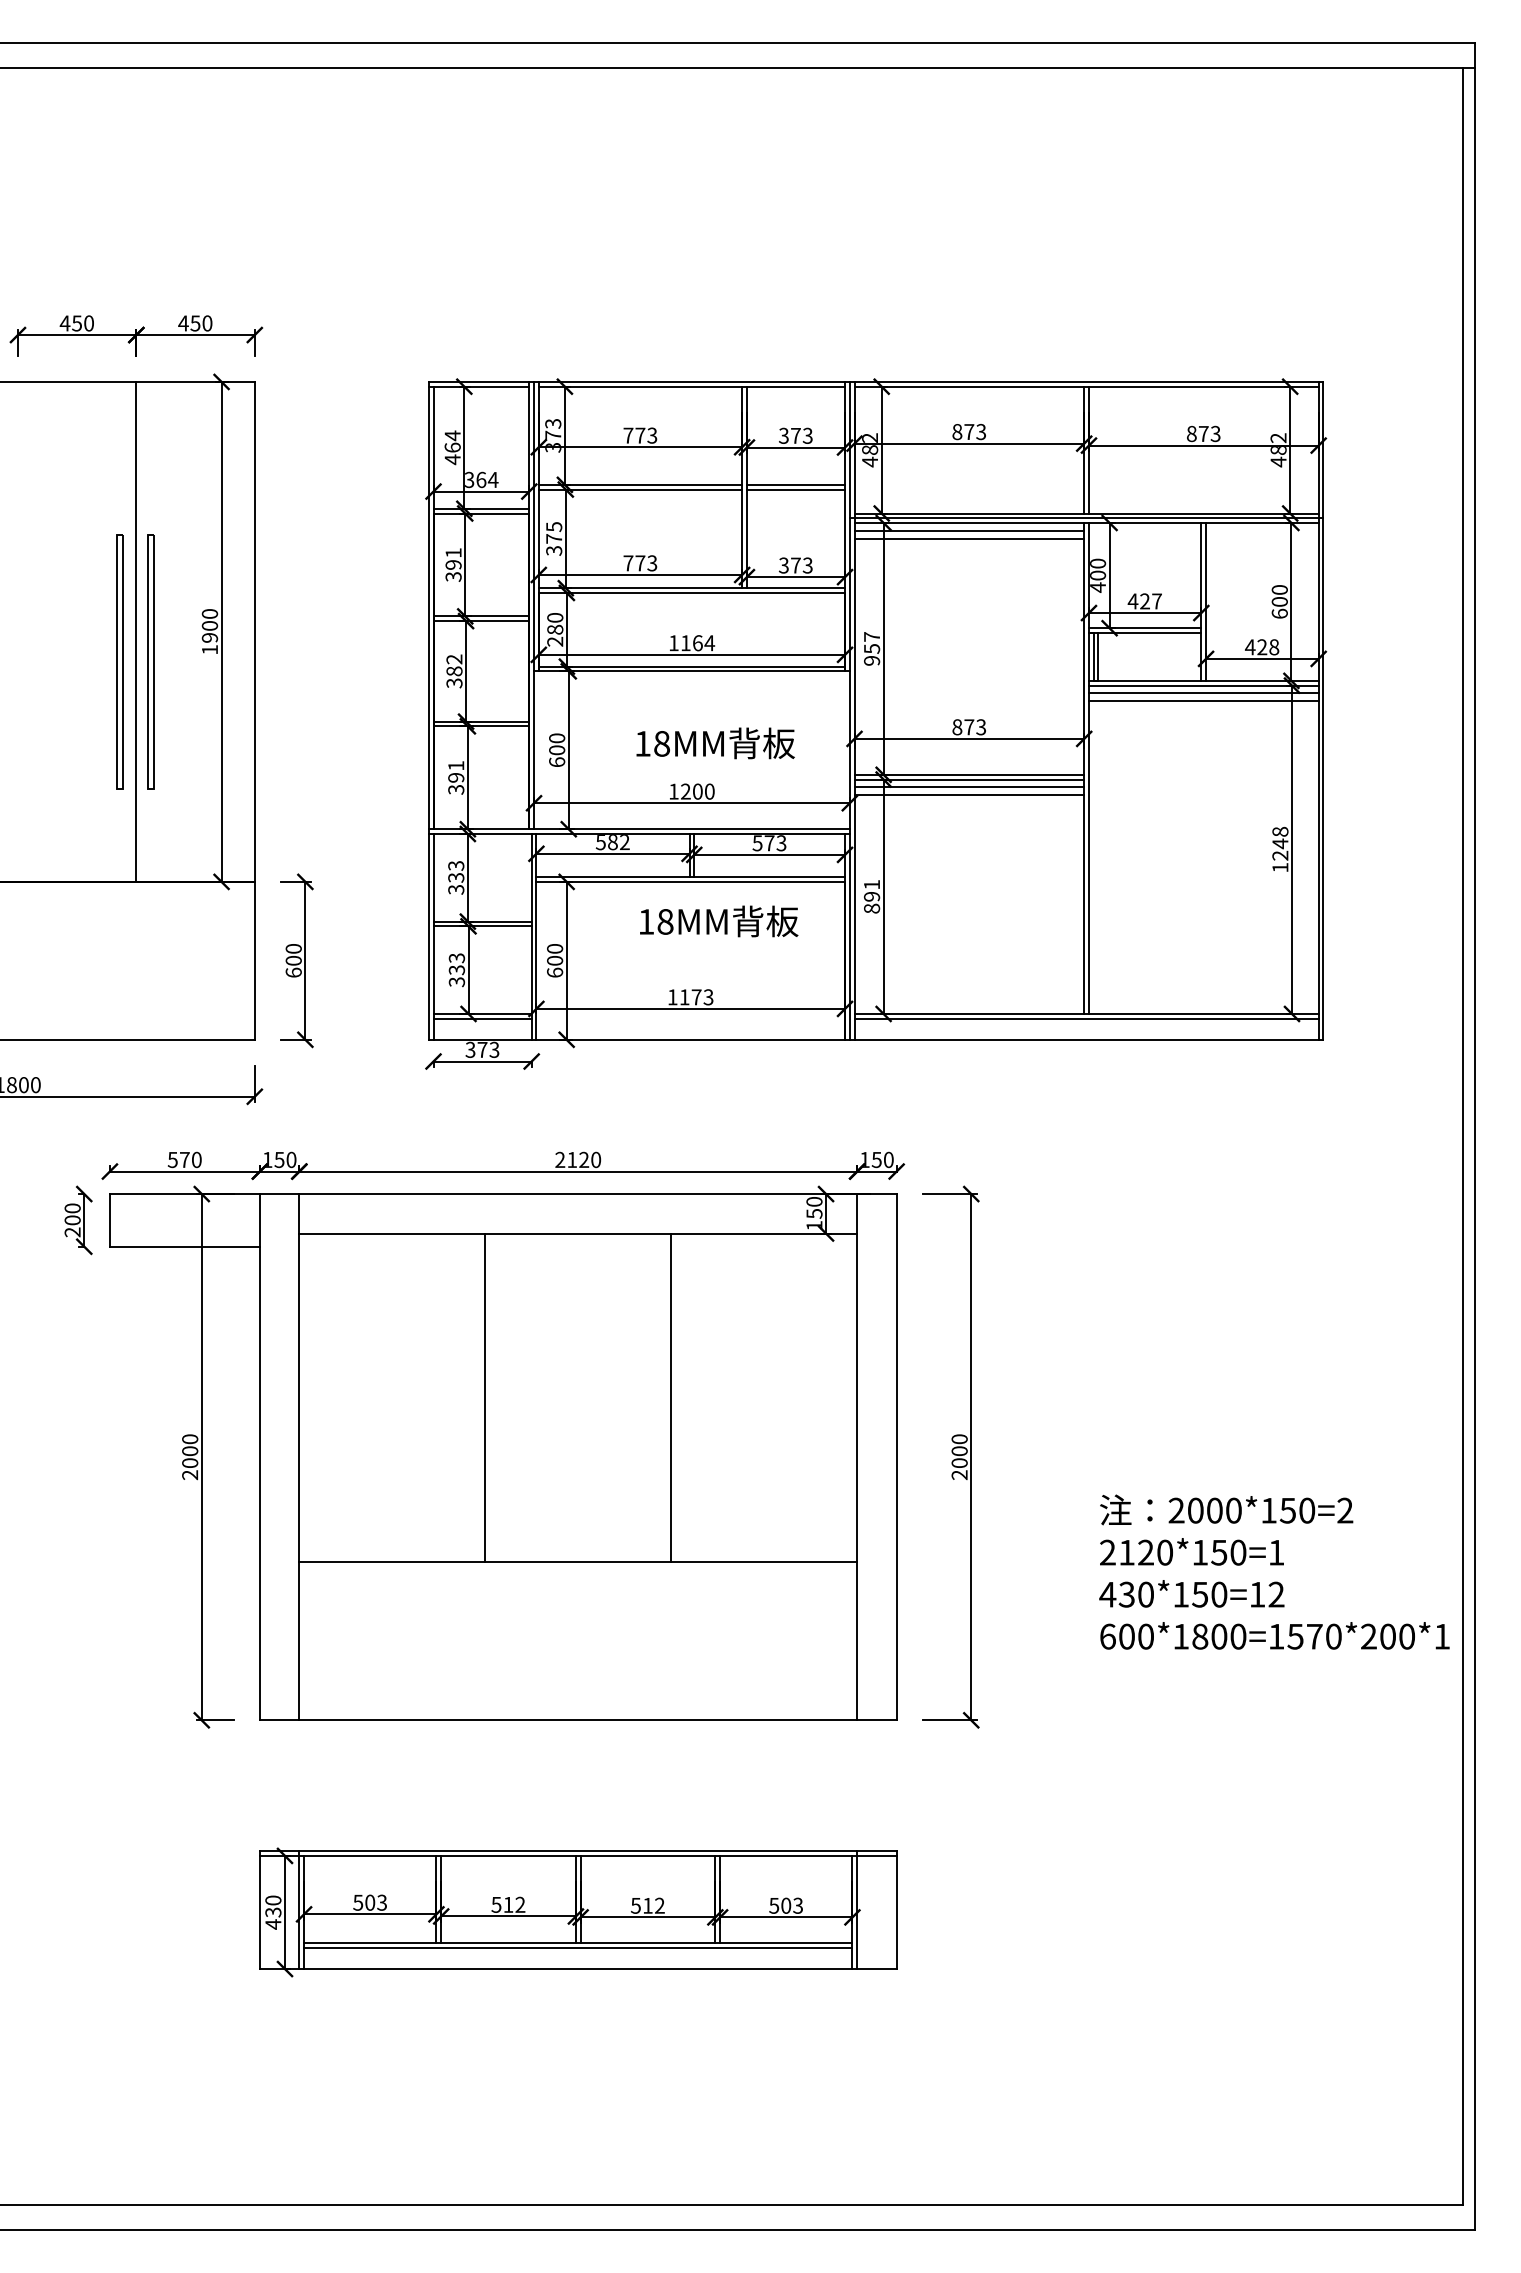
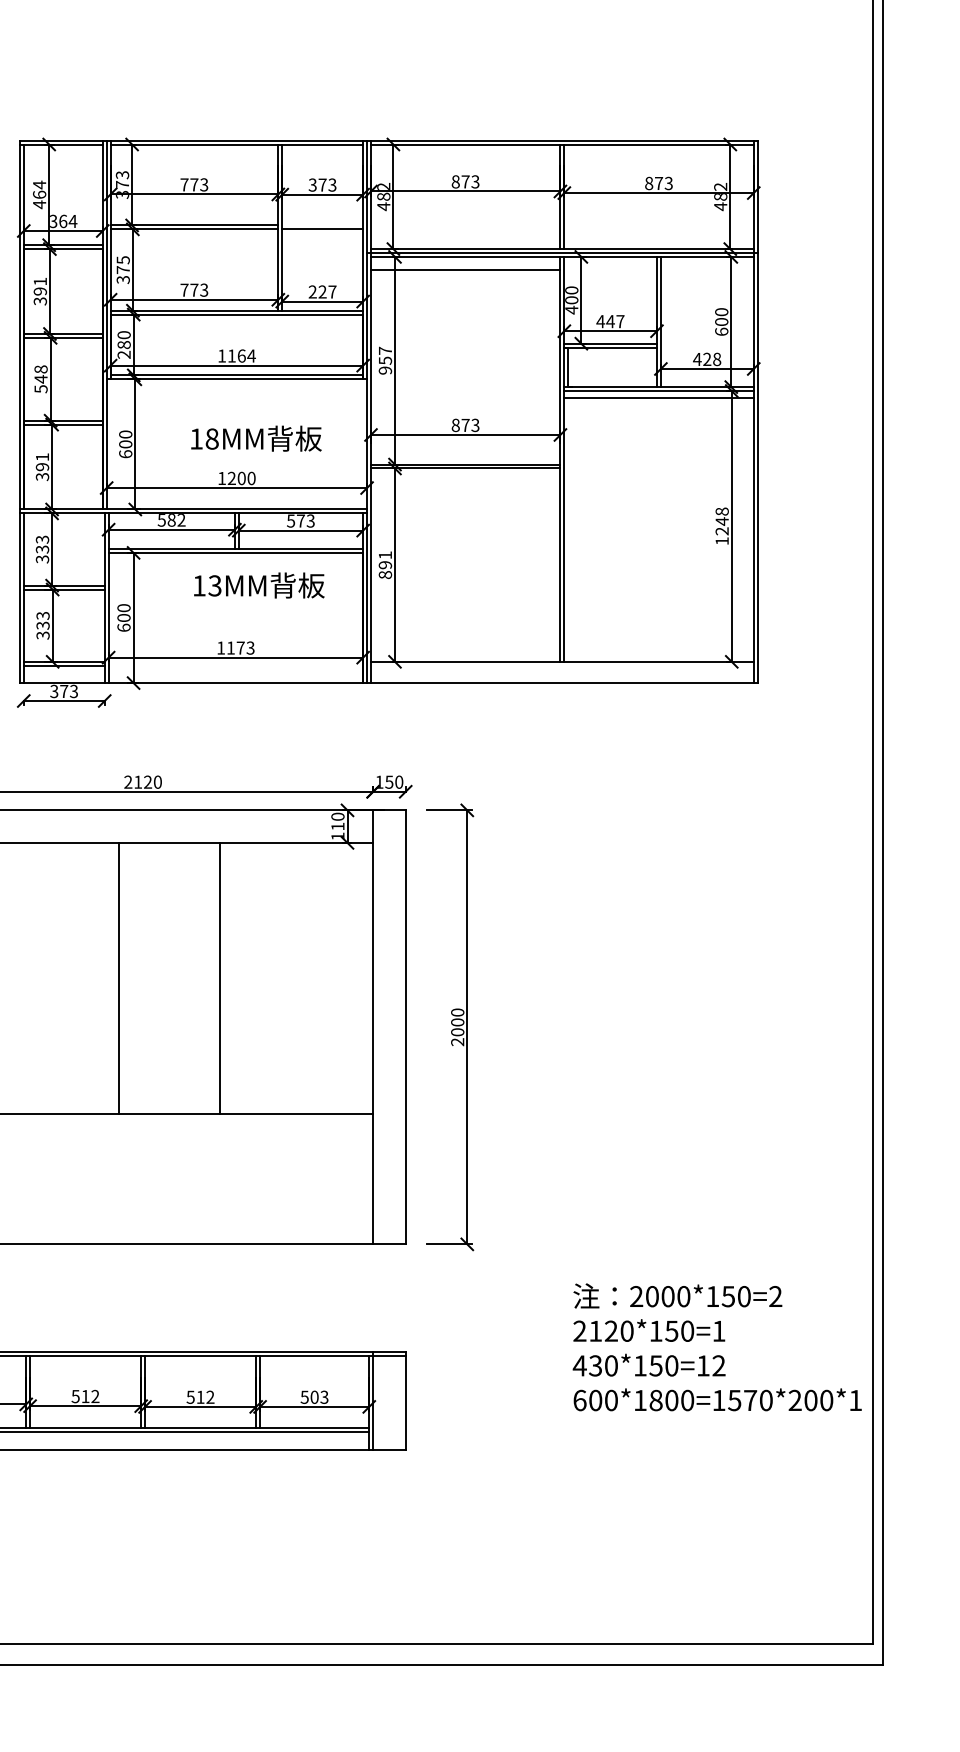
line: (795, 484) -> (322, 225), removed
line: (969, 530) -> (465, 263), removed
text: (795, 565) -> (322, 291), 373 -> 227
text: (1144, 601) -> (610, 321), 427 -> 447
line: (1098, 656) -> (572, 367), removed
text: (454, 670) -> (41, 378), 382 -> 548
line: (1203, 701) -> (658, 404), removed
line: (969, 787) -> (465, 475), removed
line: (969, 795) -> (465, 481), removed
text: (665, 921) -> (215, 585), 18MM -> 13MM
line: (1086, 1018) -> (562, 665), removed
text: (814, 1213) -> (337, 826), 150 -> 110
line: (485, 1397) -> (119, 978), moved
text: (1274, 1571) -> (717, 1346), moved

